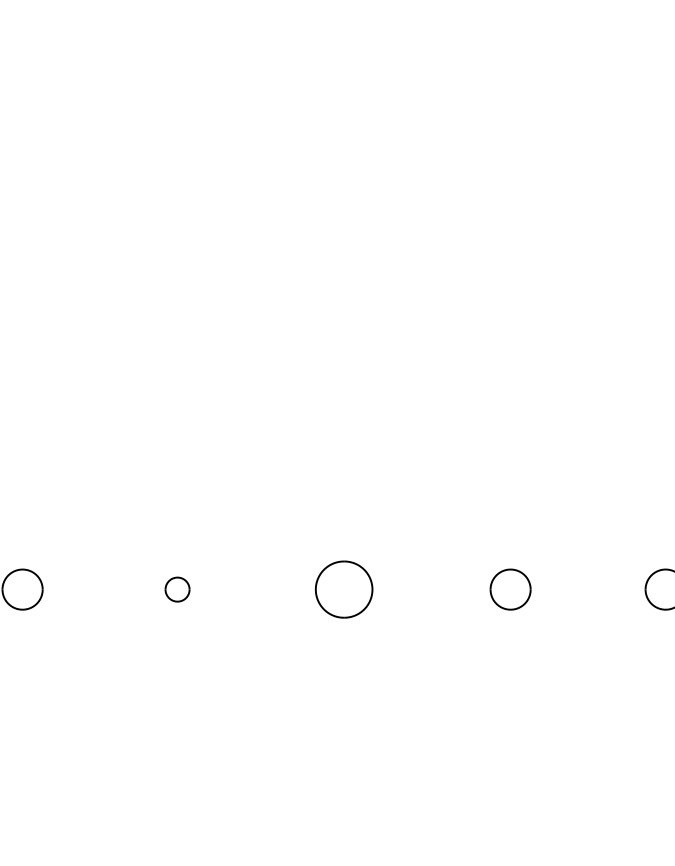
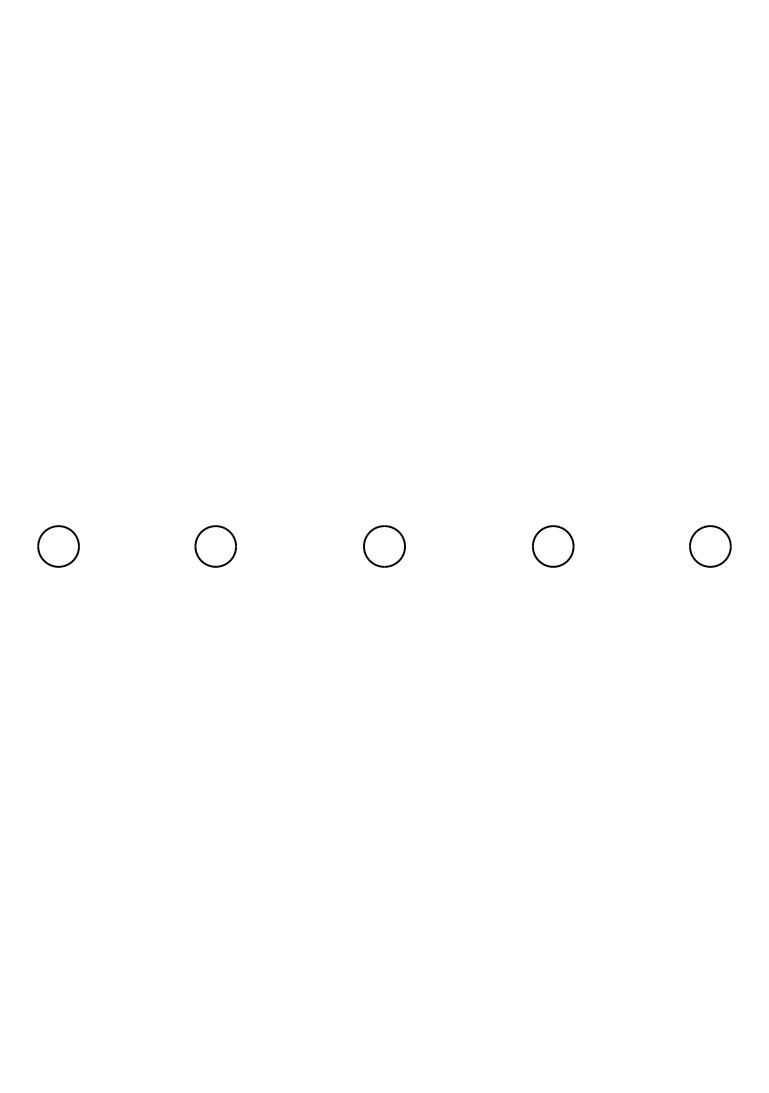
part: (177, 589) -> (215, 546), size x1.67
part: (344, 589) -> (384, 546), size x0.71

